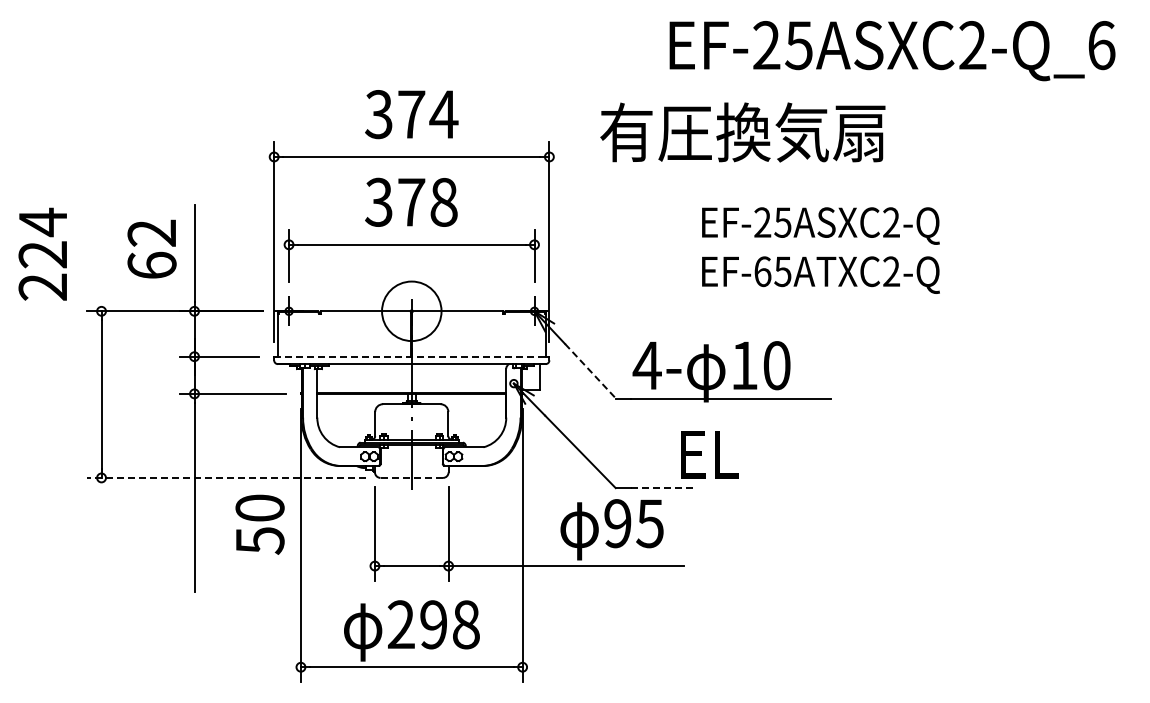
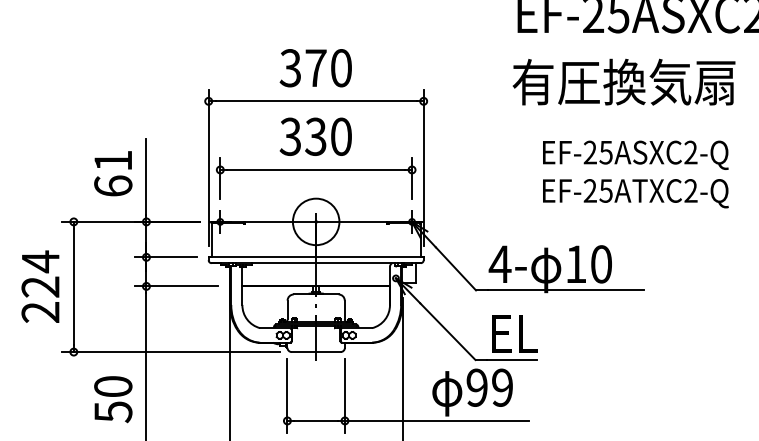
text: (443, 114) -> (340, 68), 374 -> 370
text: (742, 132) -> (623, 82), moved
text: (427, 201) -> (328, 136), 378 -> 330
text: (151, 232) -> (112, 160), 62 -> 61
text: (42, 253) -> (40, 286), moved
text: (762, 271) -> (590, 190), EF-65ATXC2-Q -> EF-25ATXC2-Q
line: (411, 356) -> (315, 257), dashed -> solid
line: (590, 371) -> (455, 268), dashed -> solid
text: (709, 454) -> (514, 333), moved
line: (226, 477) -> (171, 351), dashed -> solid
line: (411, 477) -> (315, 351), dashed -> solid
line: (662, 488) -> (512, 360), dashed -> solid
text: (649, 523) -> (501, 387), 95 -> 99
text: (259, 524) -> (112, 399), moved

